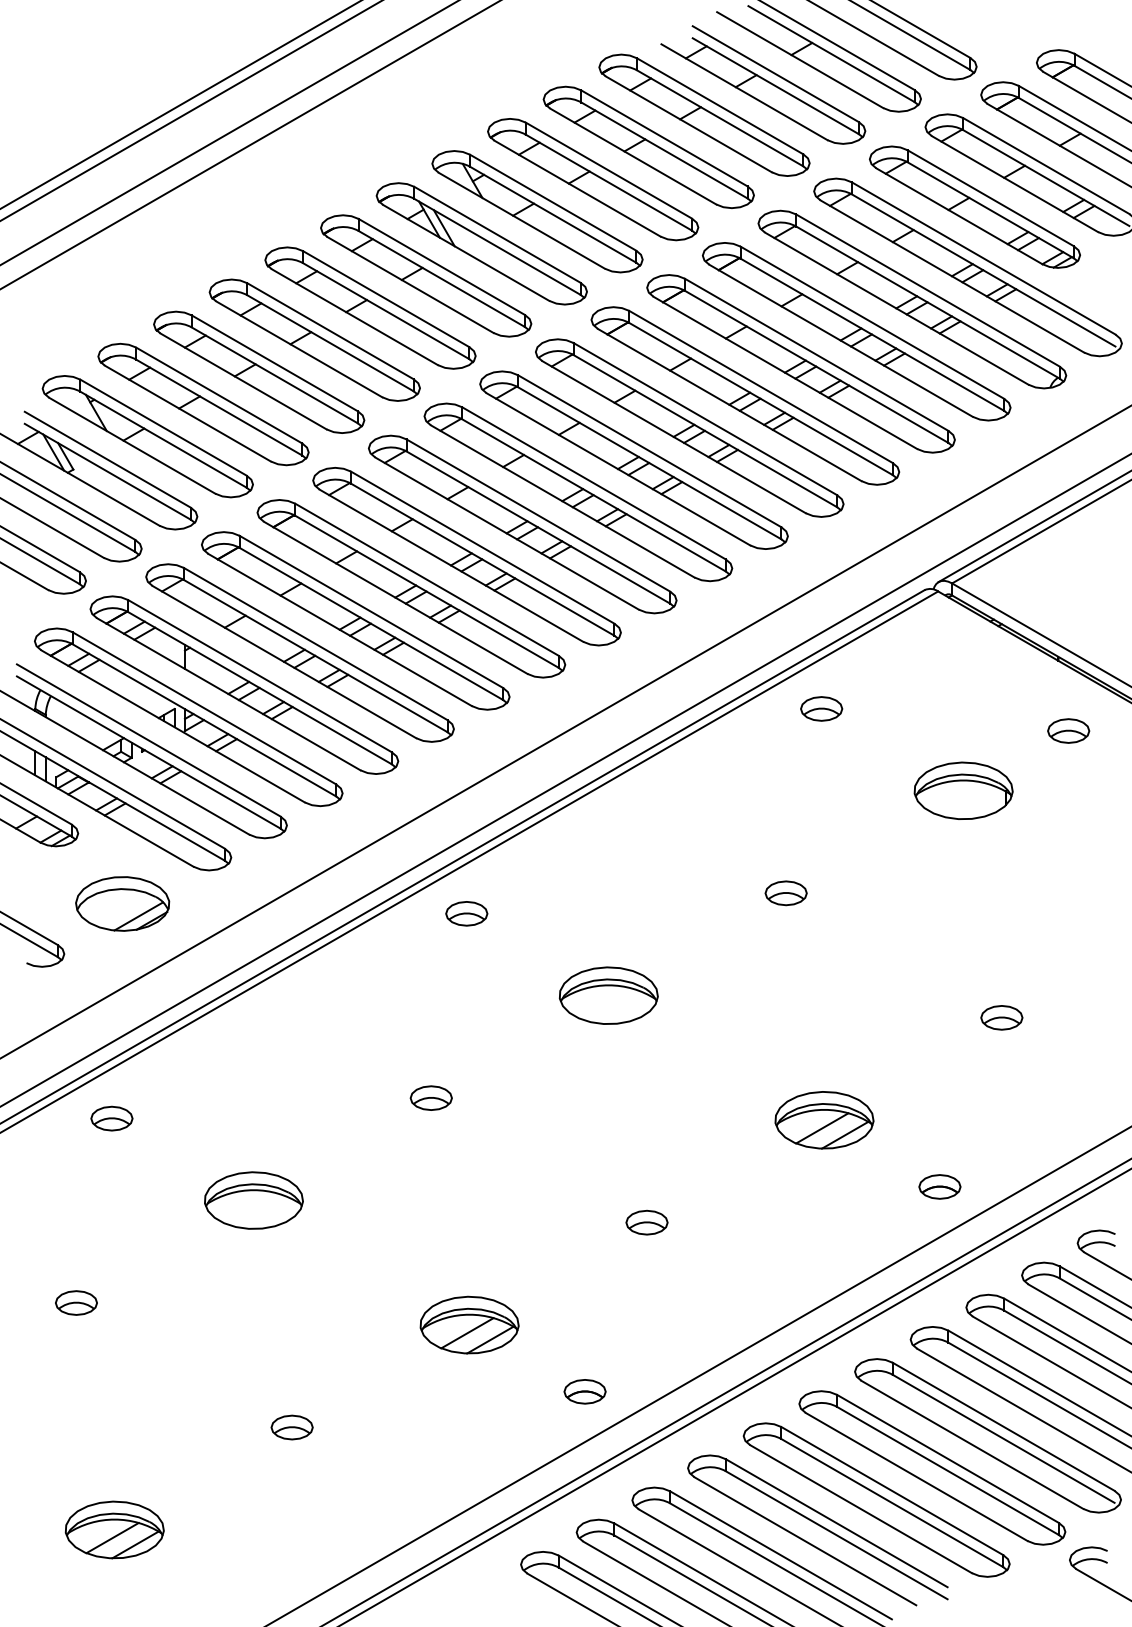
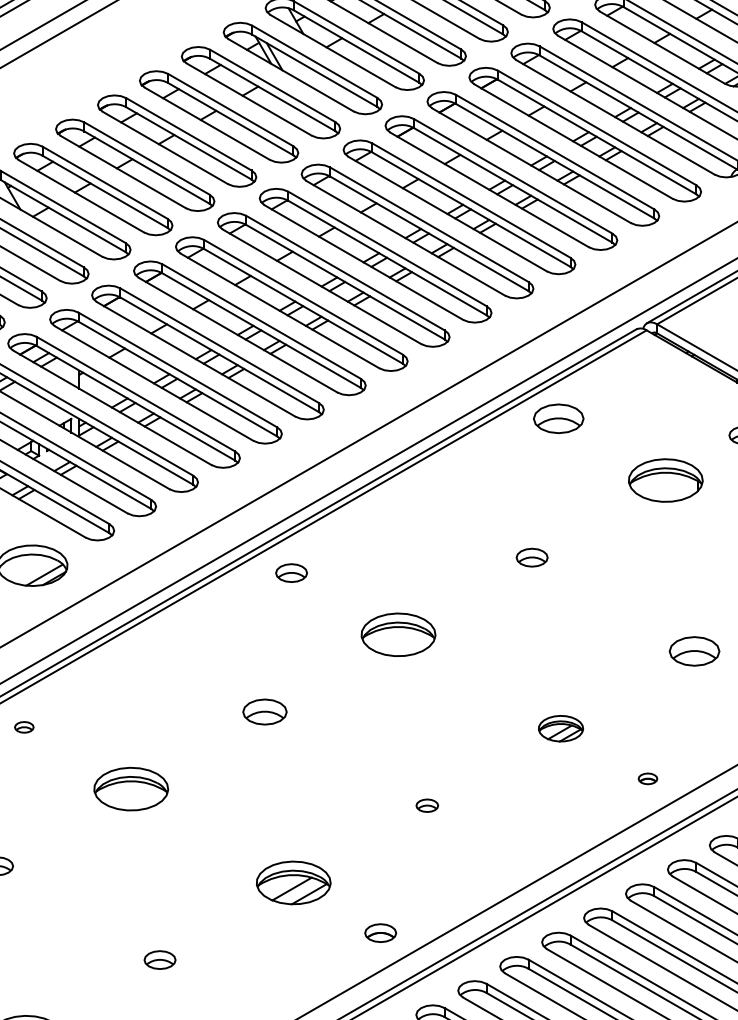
part: (821, 708) -> (558, 418), size x1.6
part: (1001, 1017) -> (694, 651), size x1.6
part: (430, 1097) -> (264, 711), size x1.4
part: (111, 1118) -> (23, 727), size x0.6
part: (824, 1120) -> (561, 728), size x0.6
part: (939, 1186) -> (647, 778), size x0.6
part: (646, 1222) -> (426, 805), size x0.7

